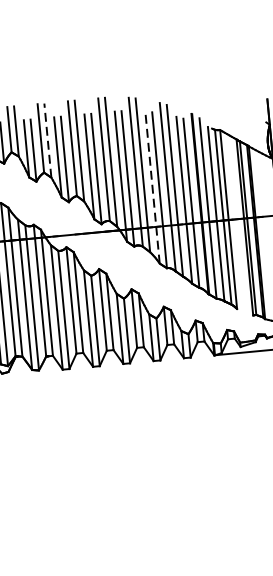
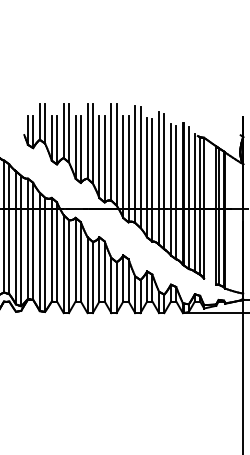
line: (47, 139) -> (68, 132), dashed -> solid
line: (152, 187) -> (147, 177), dashed -> solid

